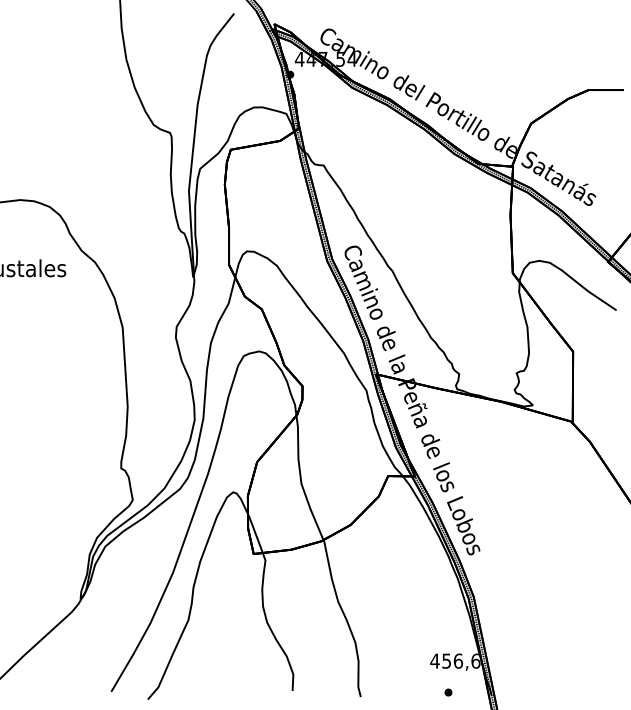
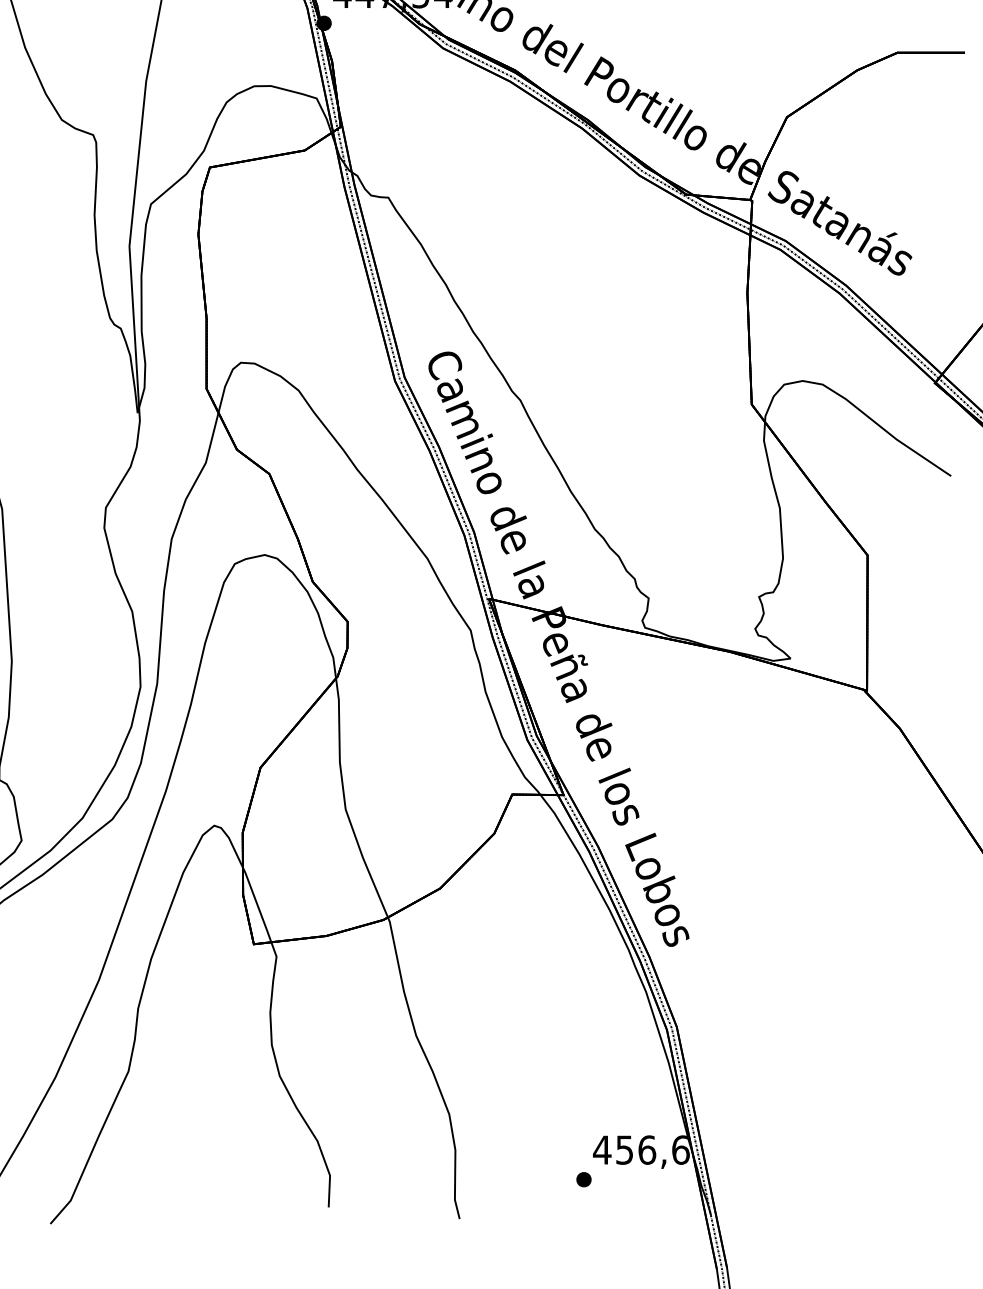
part: (448, 692) -> (584, 1179), moved

